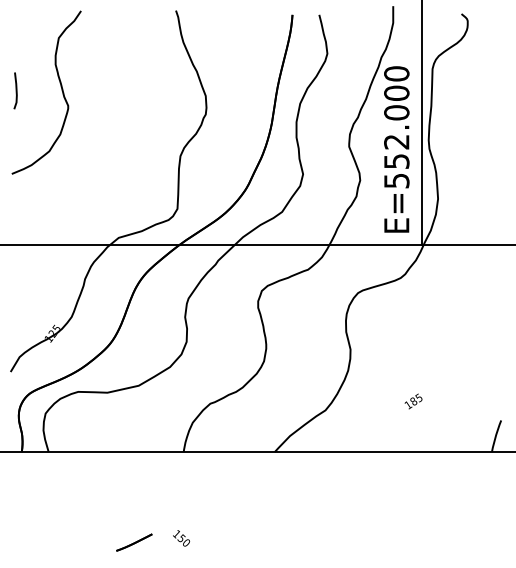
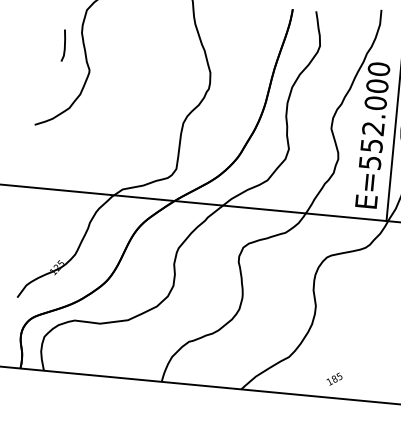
line: (15, 90) -> (63, 45), moved
text: (413, 401) -> (334, 379), moved

